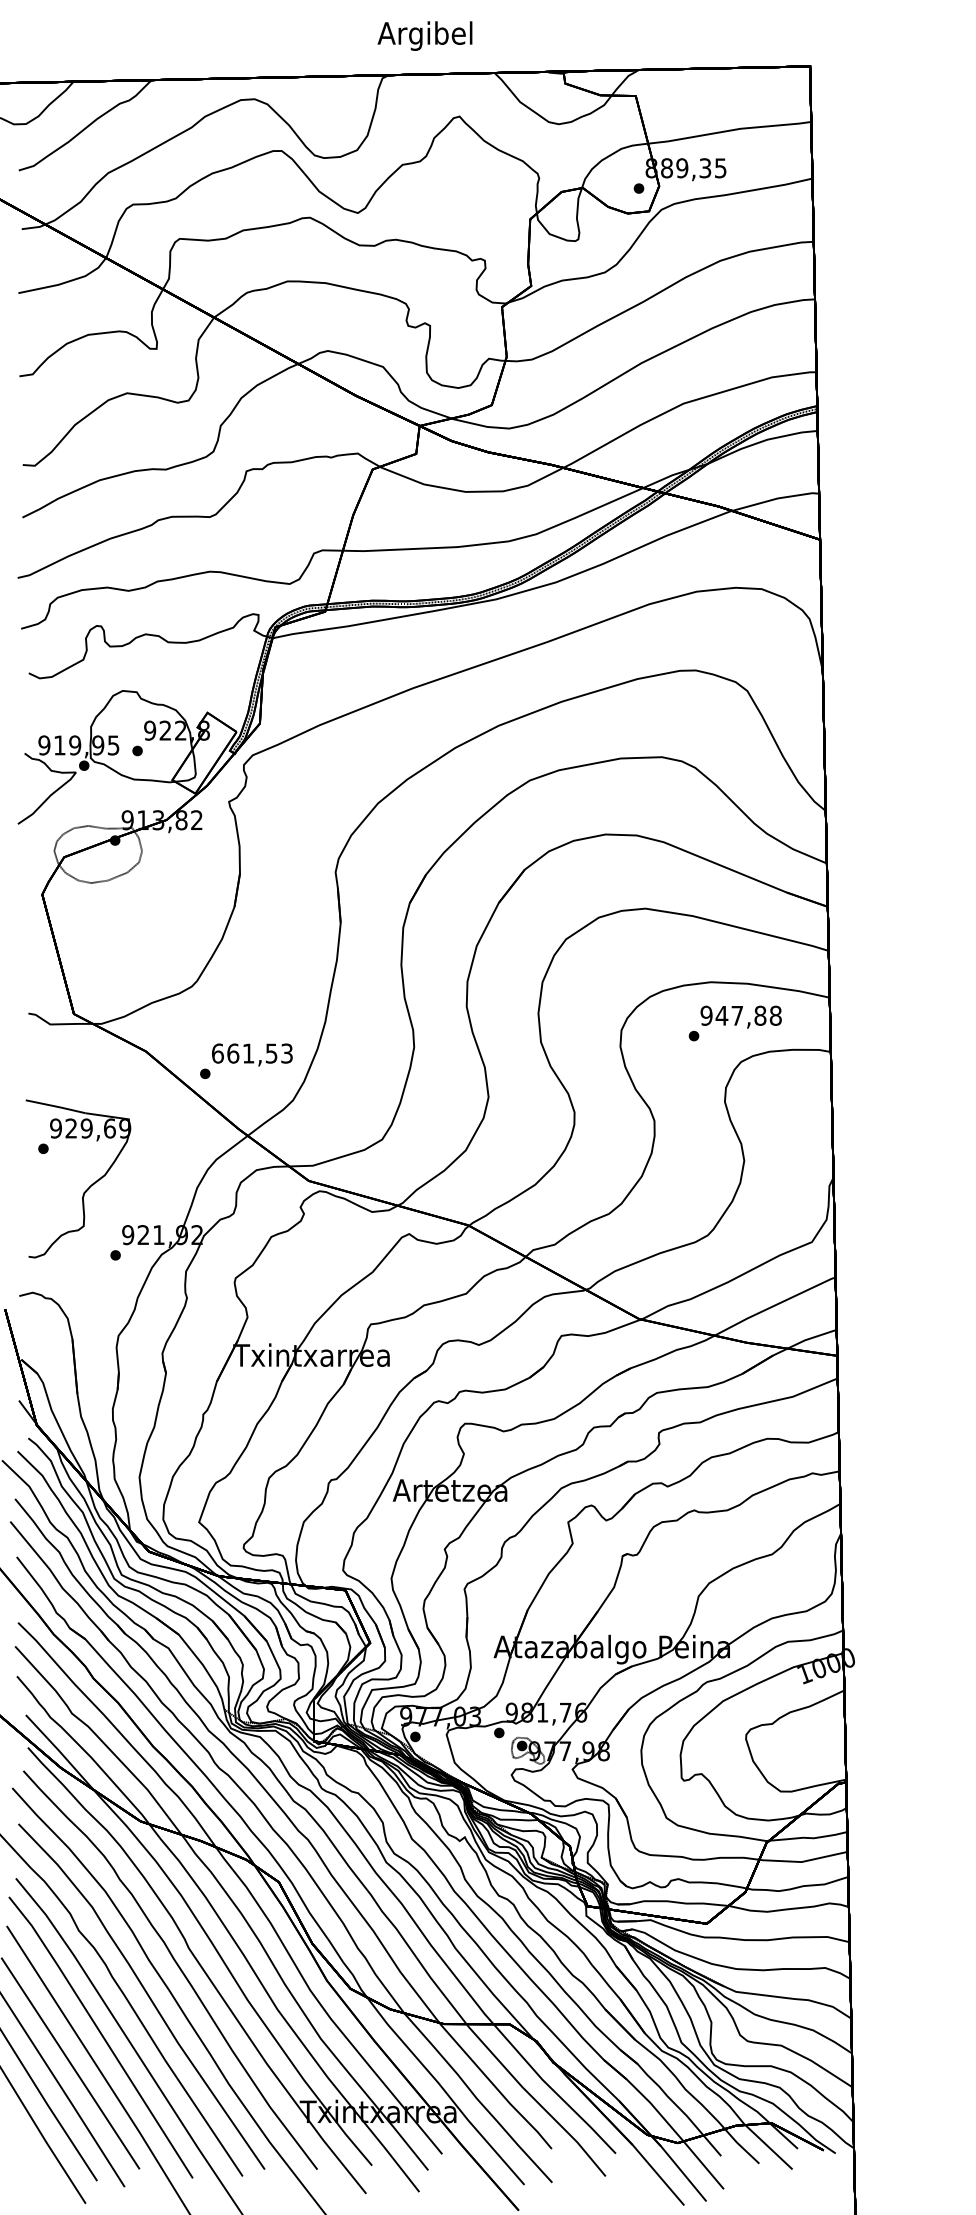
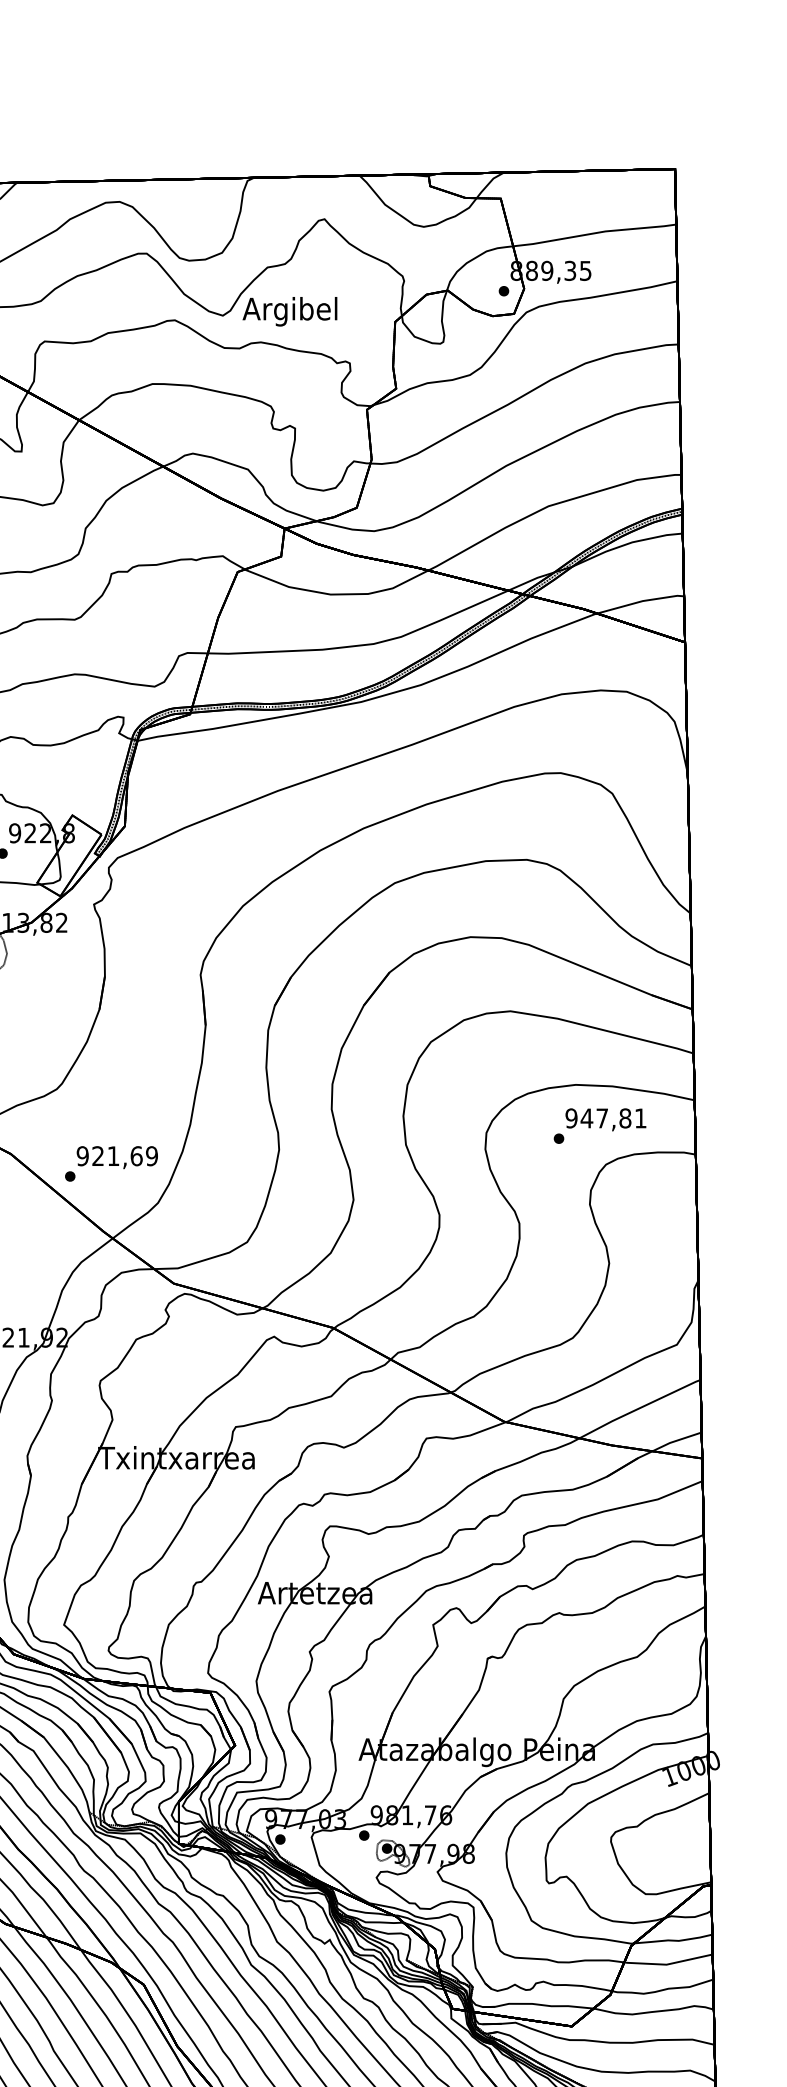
text: (424, 35) -> (289, 311), moved
text: (775, 1015) -> (640, 1118), 947,88 -> 947,81
text: (251, 1053) -> (116, 1156), 661,53 -> 921,69

